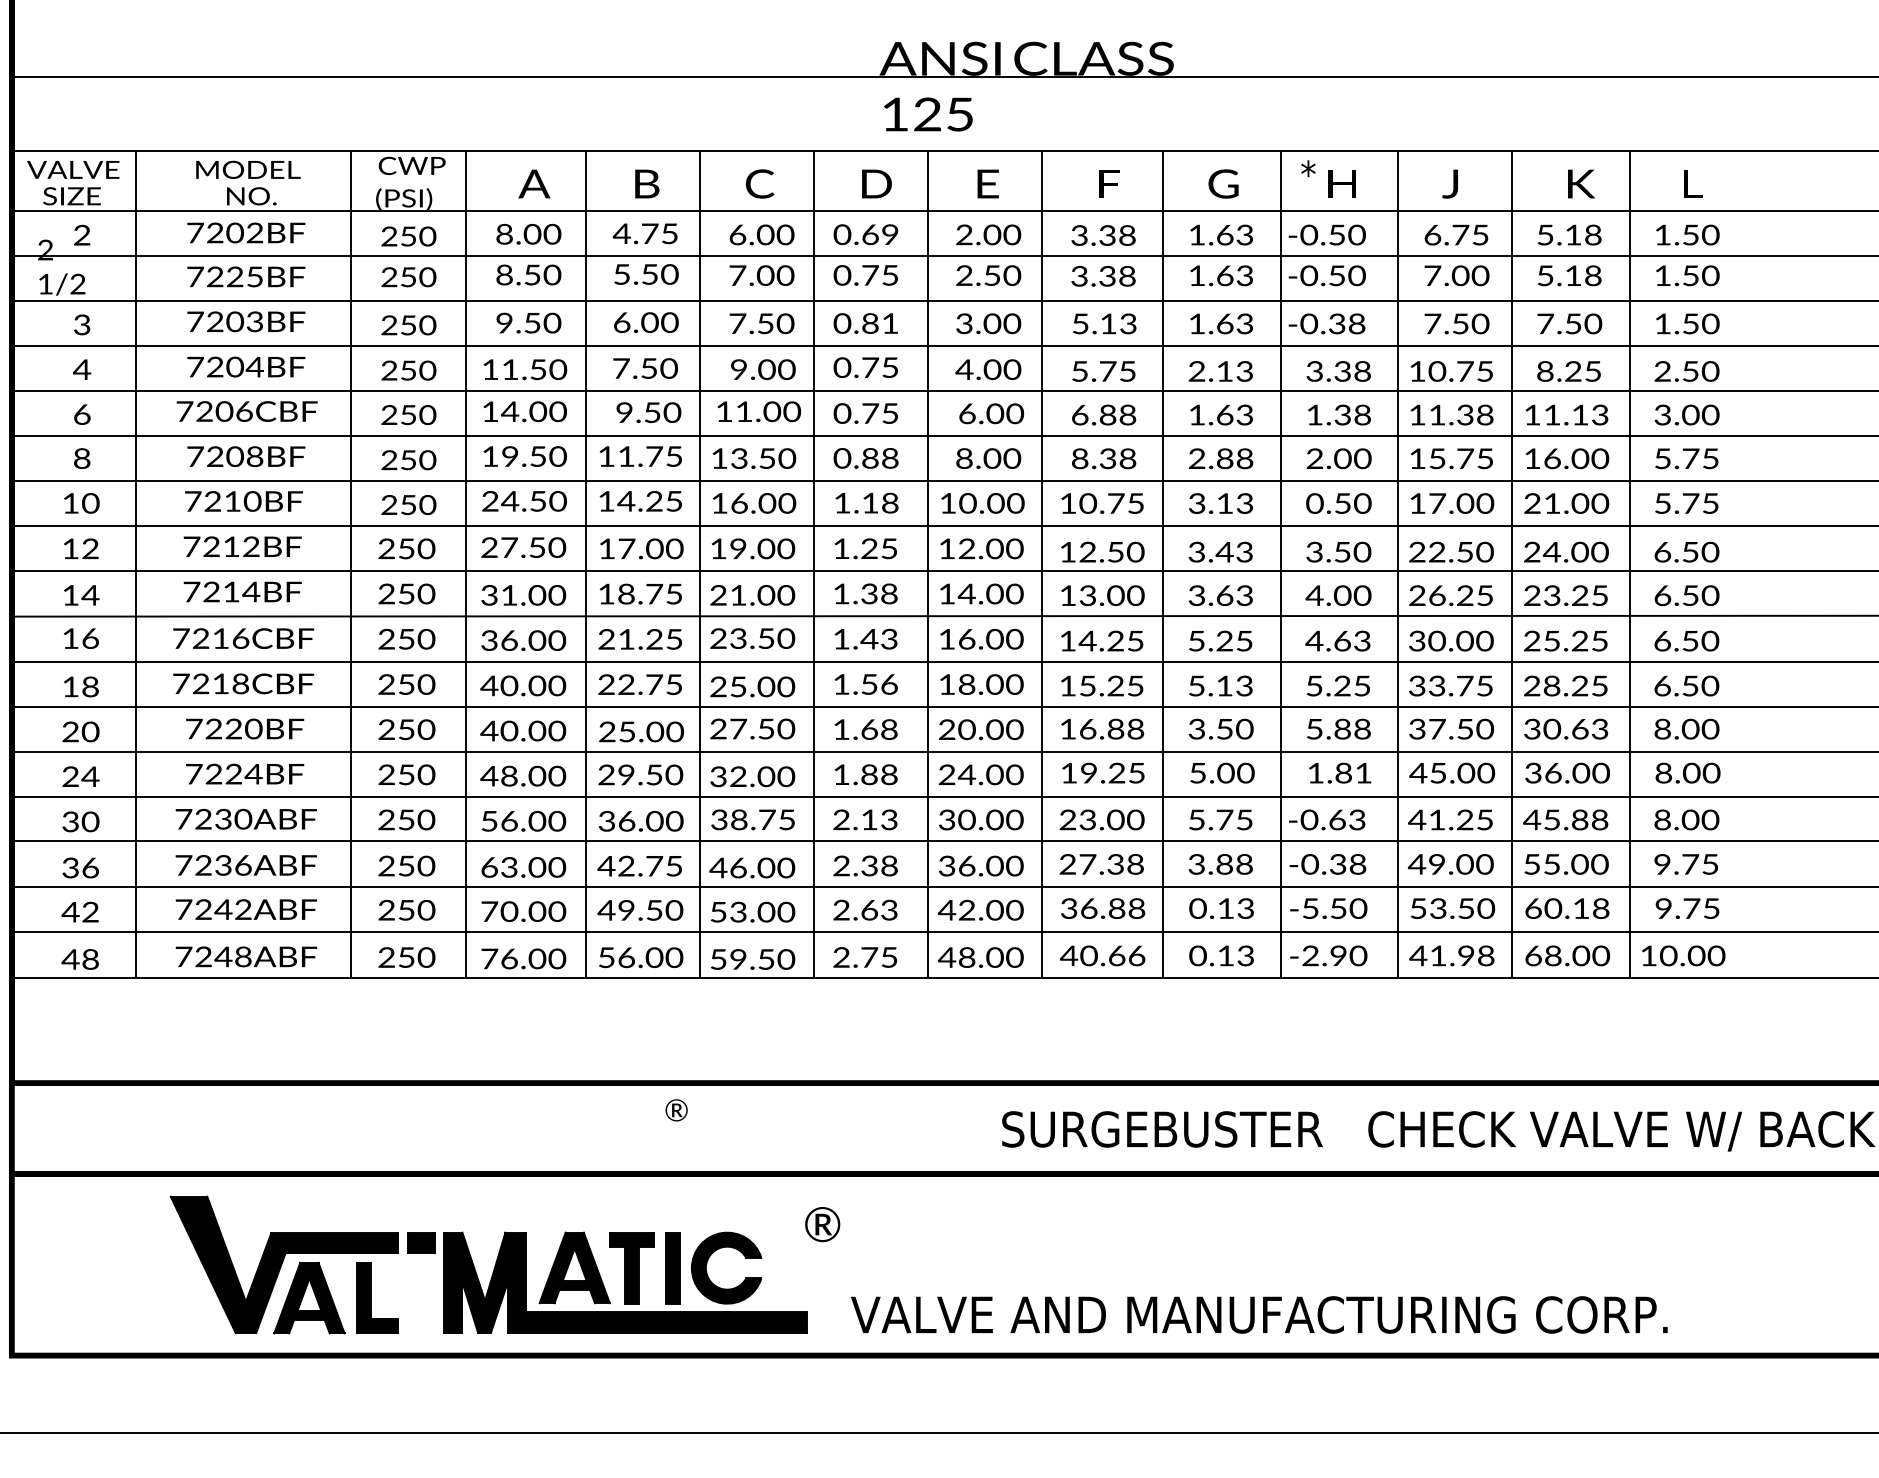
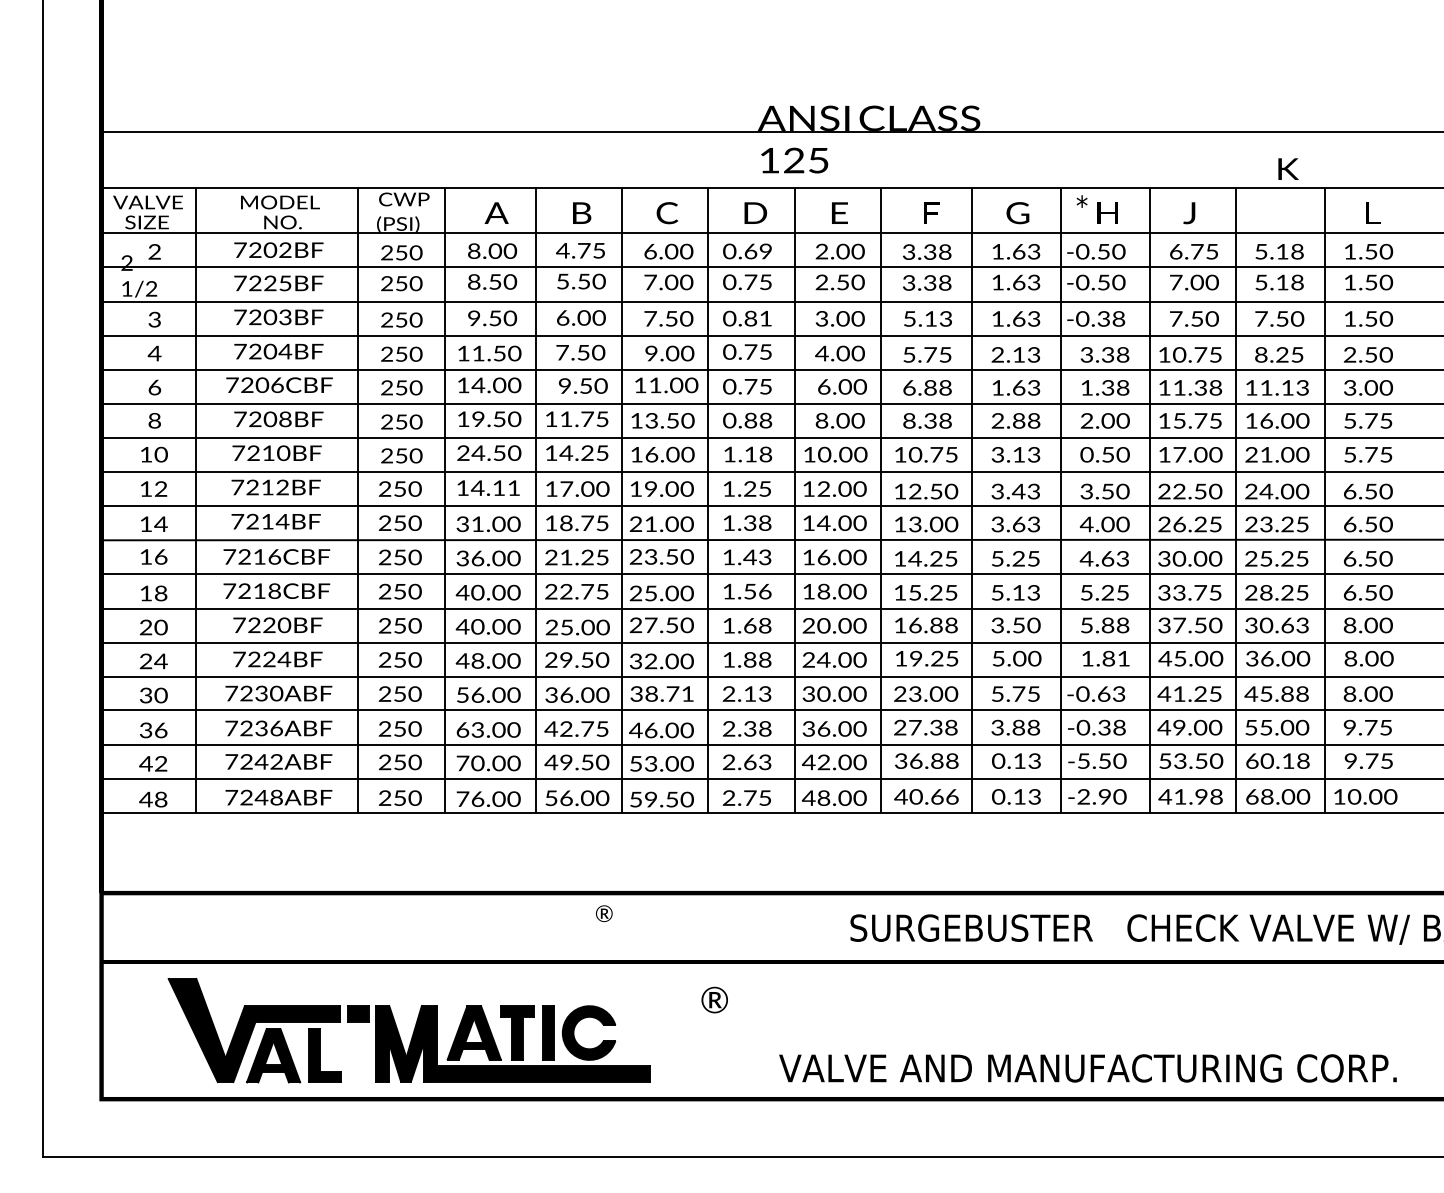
text: (1581, 183) -> (1288, 168), moved
text: (523, 546) -> (488, 487), 27.50 -> 14.11
text: (786, 819) -> (687, 693), 38.75 -> 38.71
part: (487, 1264) -> (408, 1030), moved
text: (1258, 1315) -> (1087, 1068), moved

